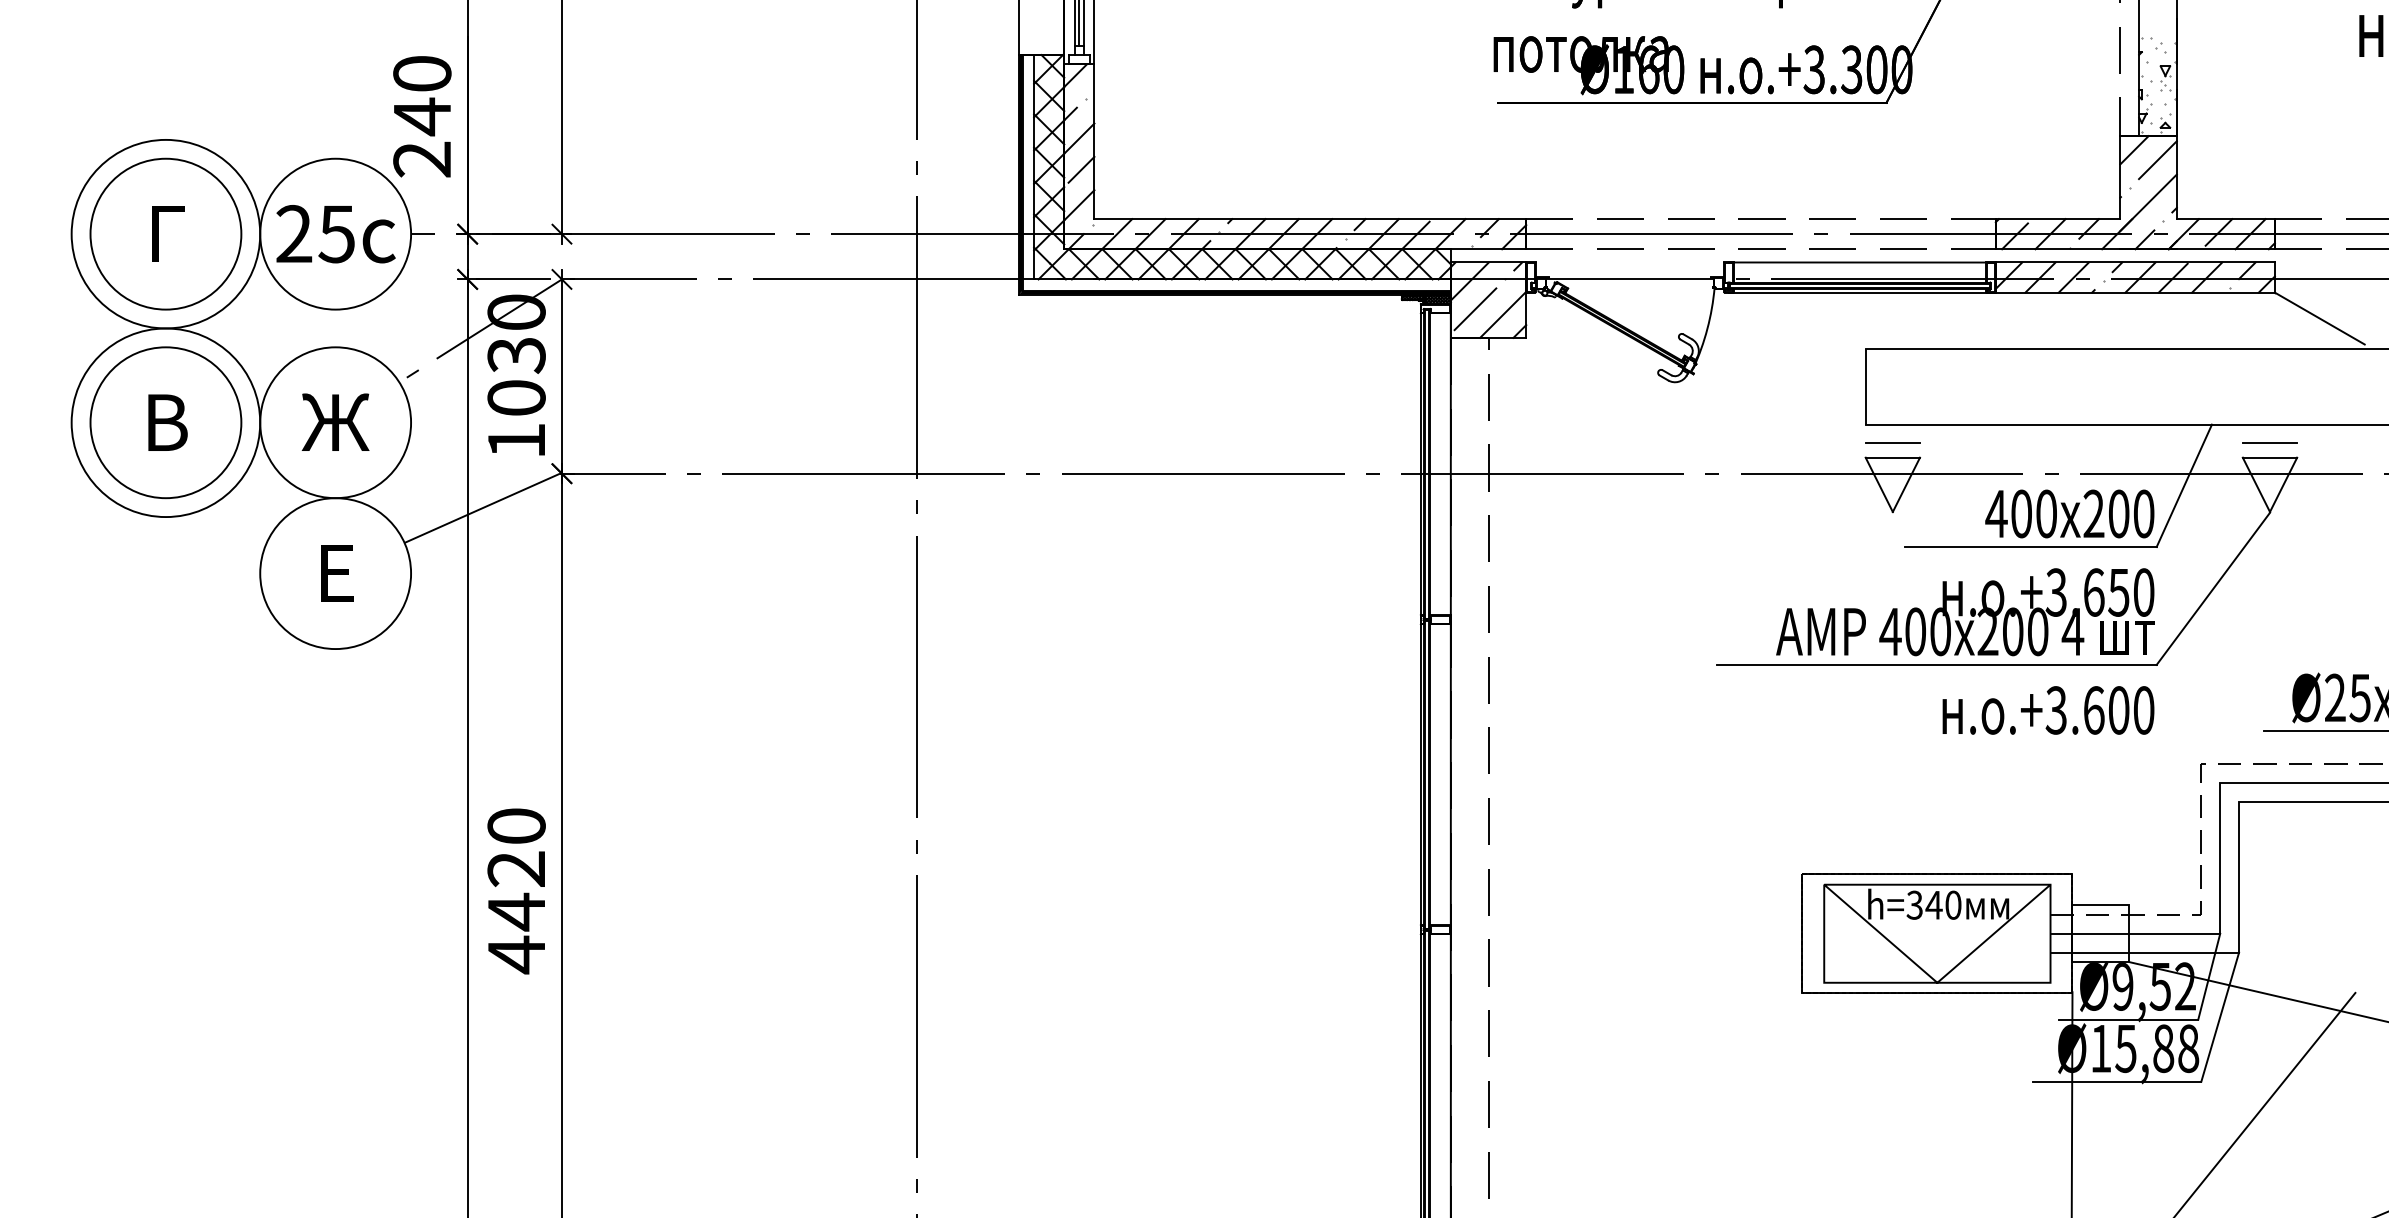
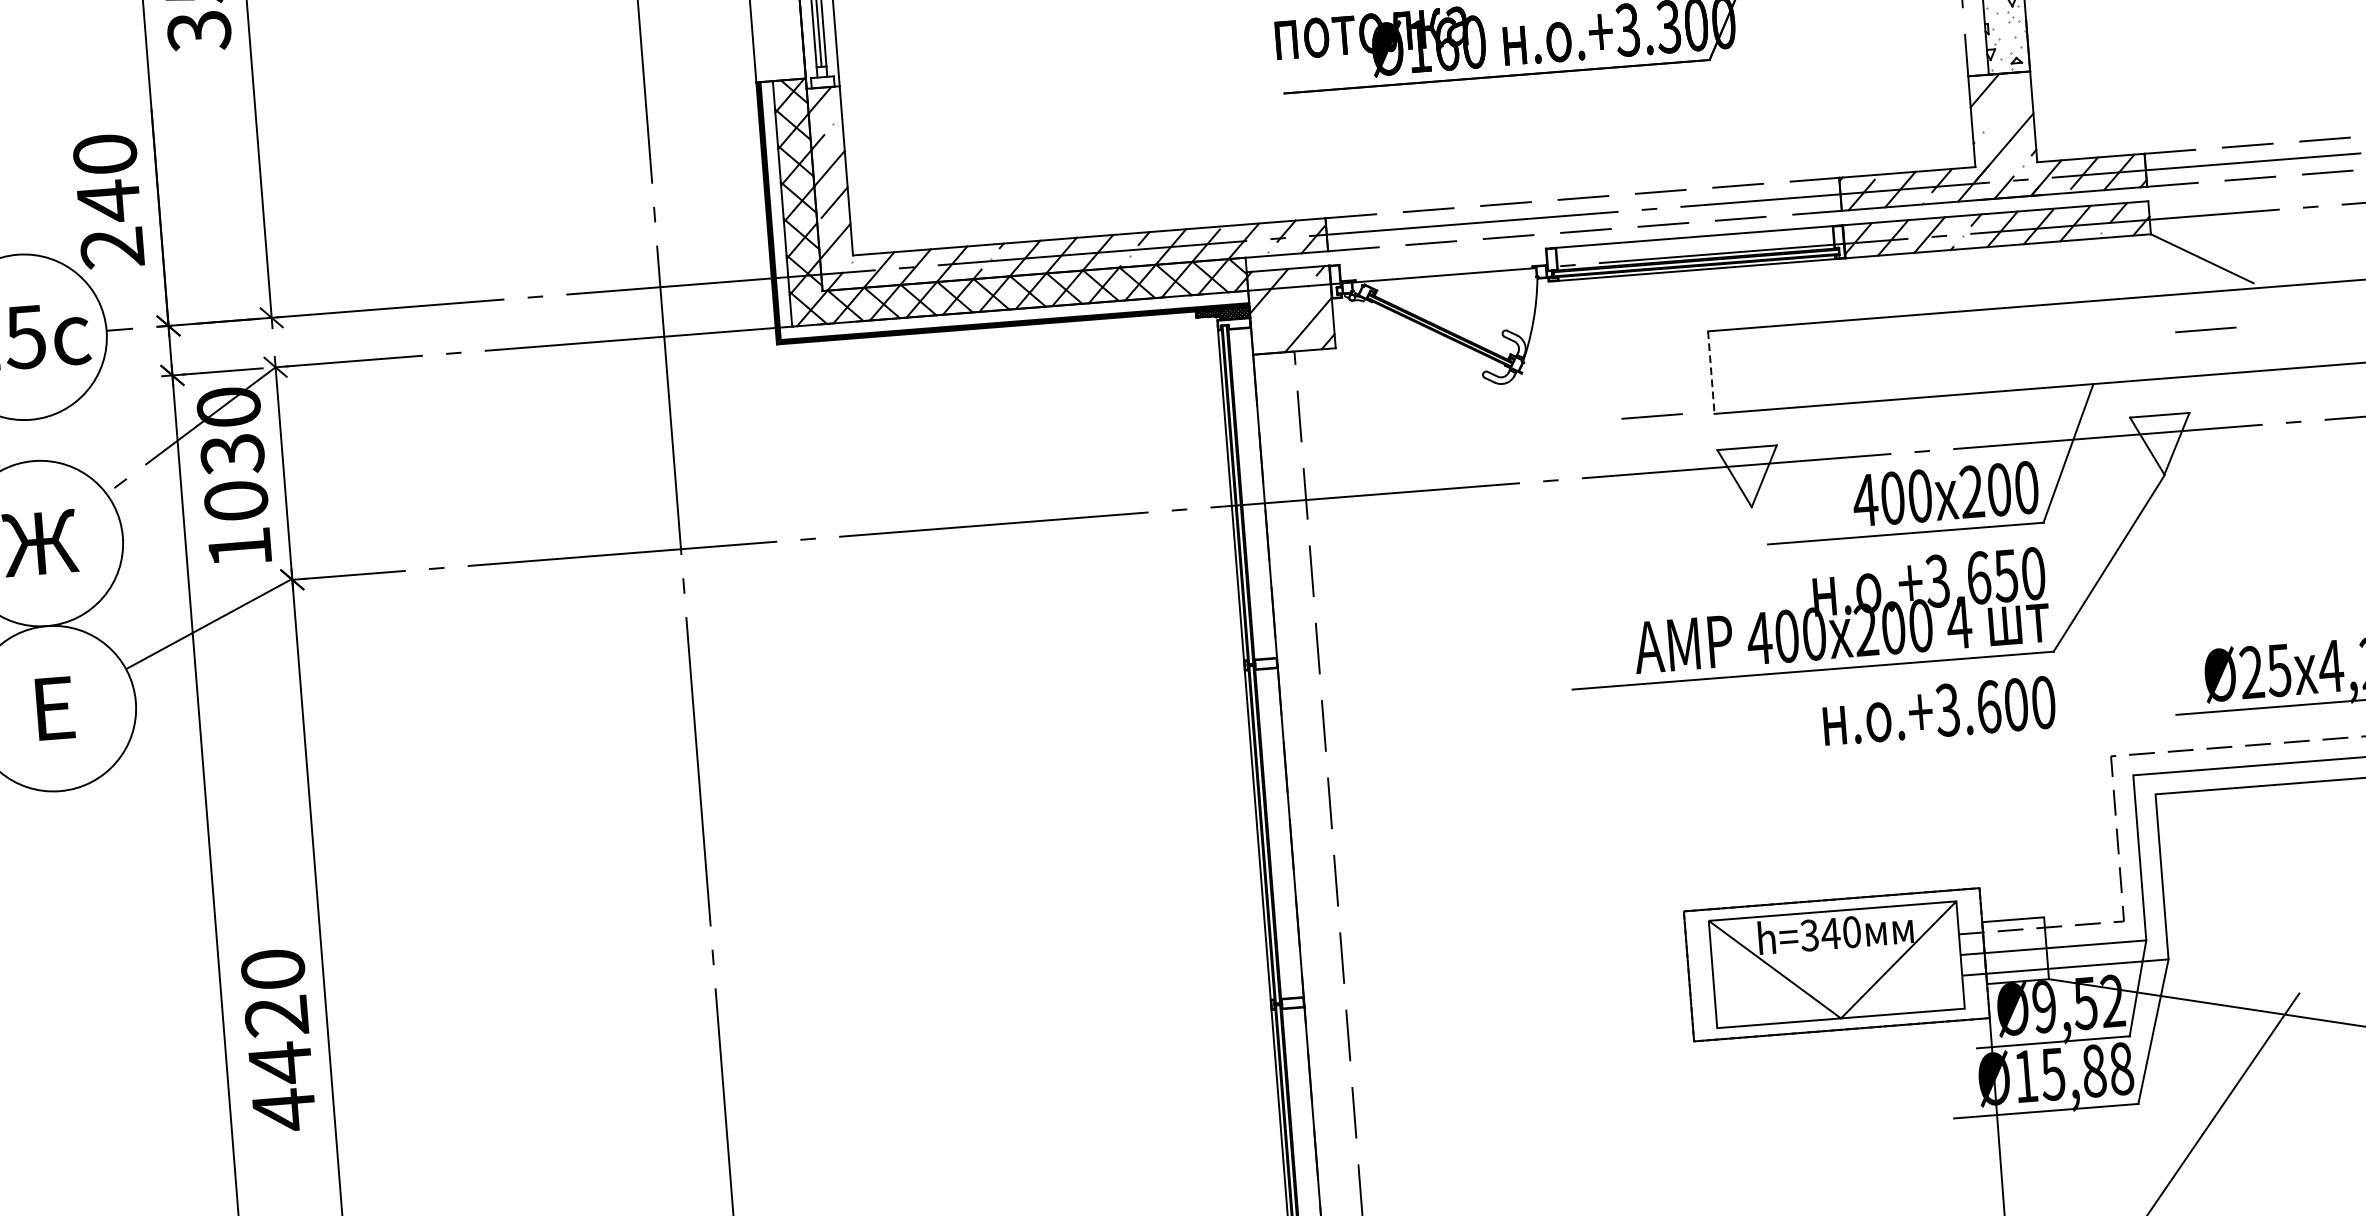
line: (2157, 160) -> (2011, 99), removed
line: (1475, 309) -> (1277, 321), removed
line: (1865, 386) -> (1711, 372), solid -> dashed
line: (1892, 442) -> (1651, 415), moved
line: (2269, 442) -> (2205, 328), moved

